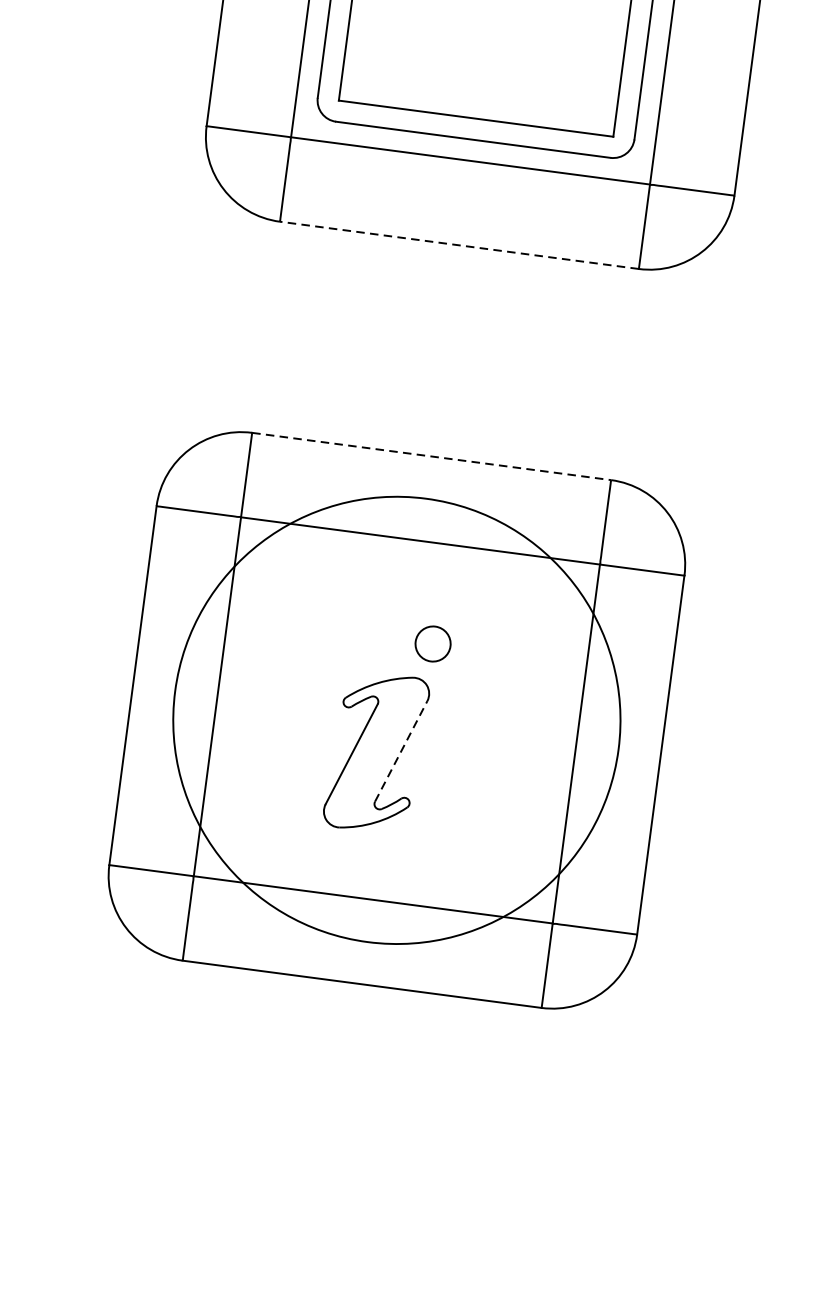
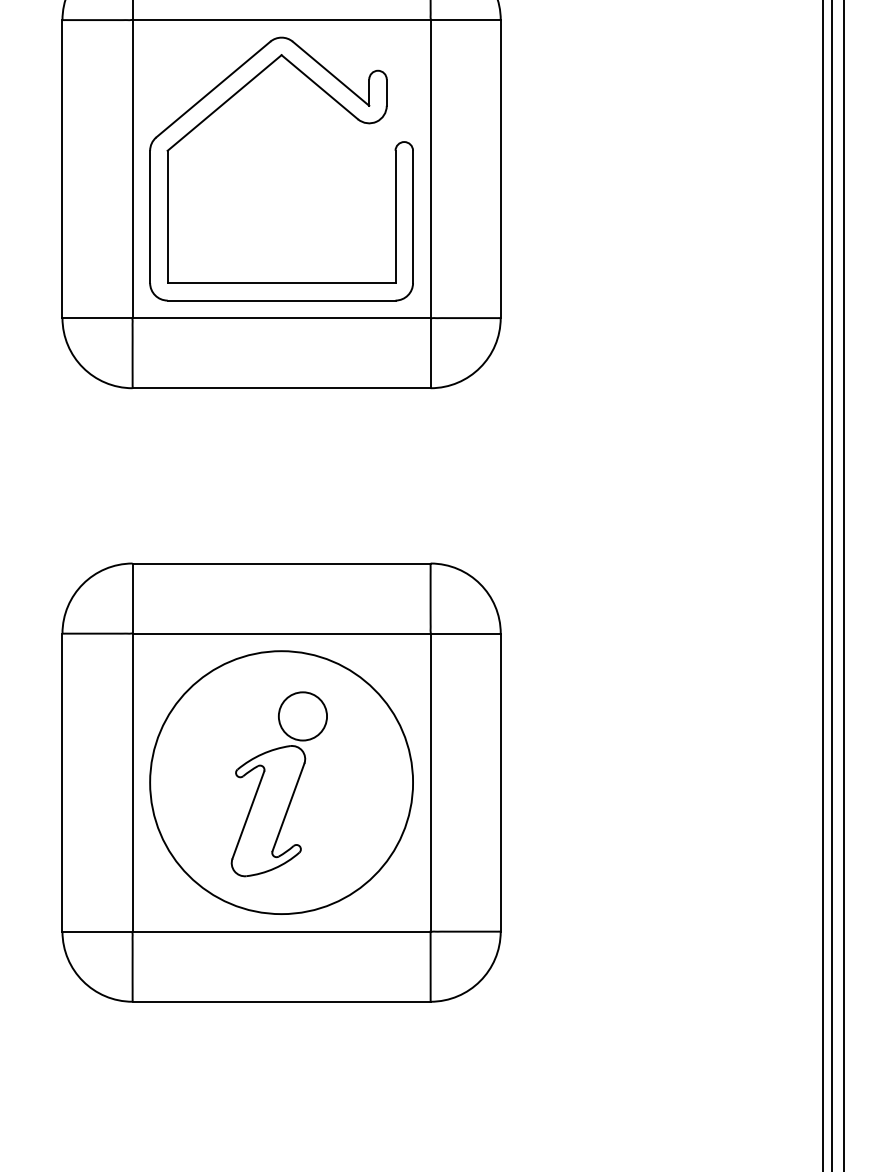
line: (459, 245) -> (281, 388), dashed -> solid
line: (432, 456) -> (282, 563), dashed -> solid
circle: (432, 644) -> (302, 716), size x1.67
circle: (396, 720) -> (281, 782), size x0.71
line: (401, 751) -> (288, 807), dashed -> solid

